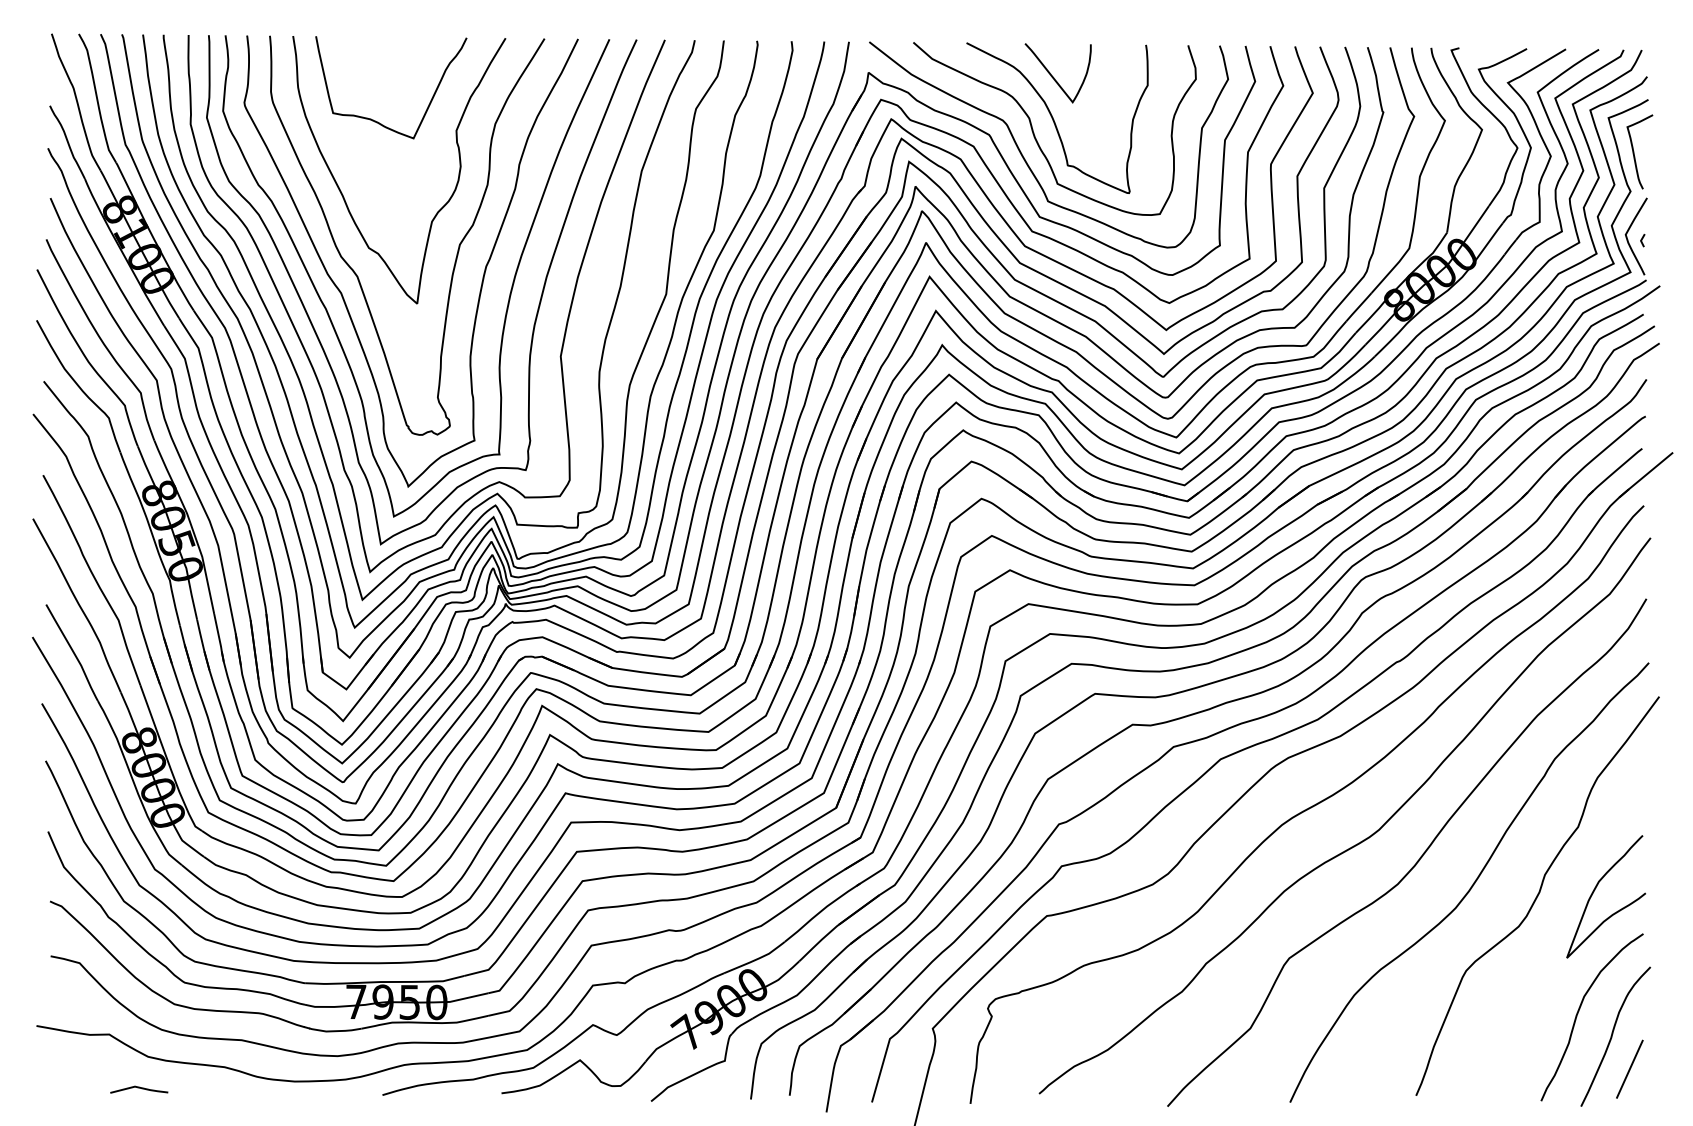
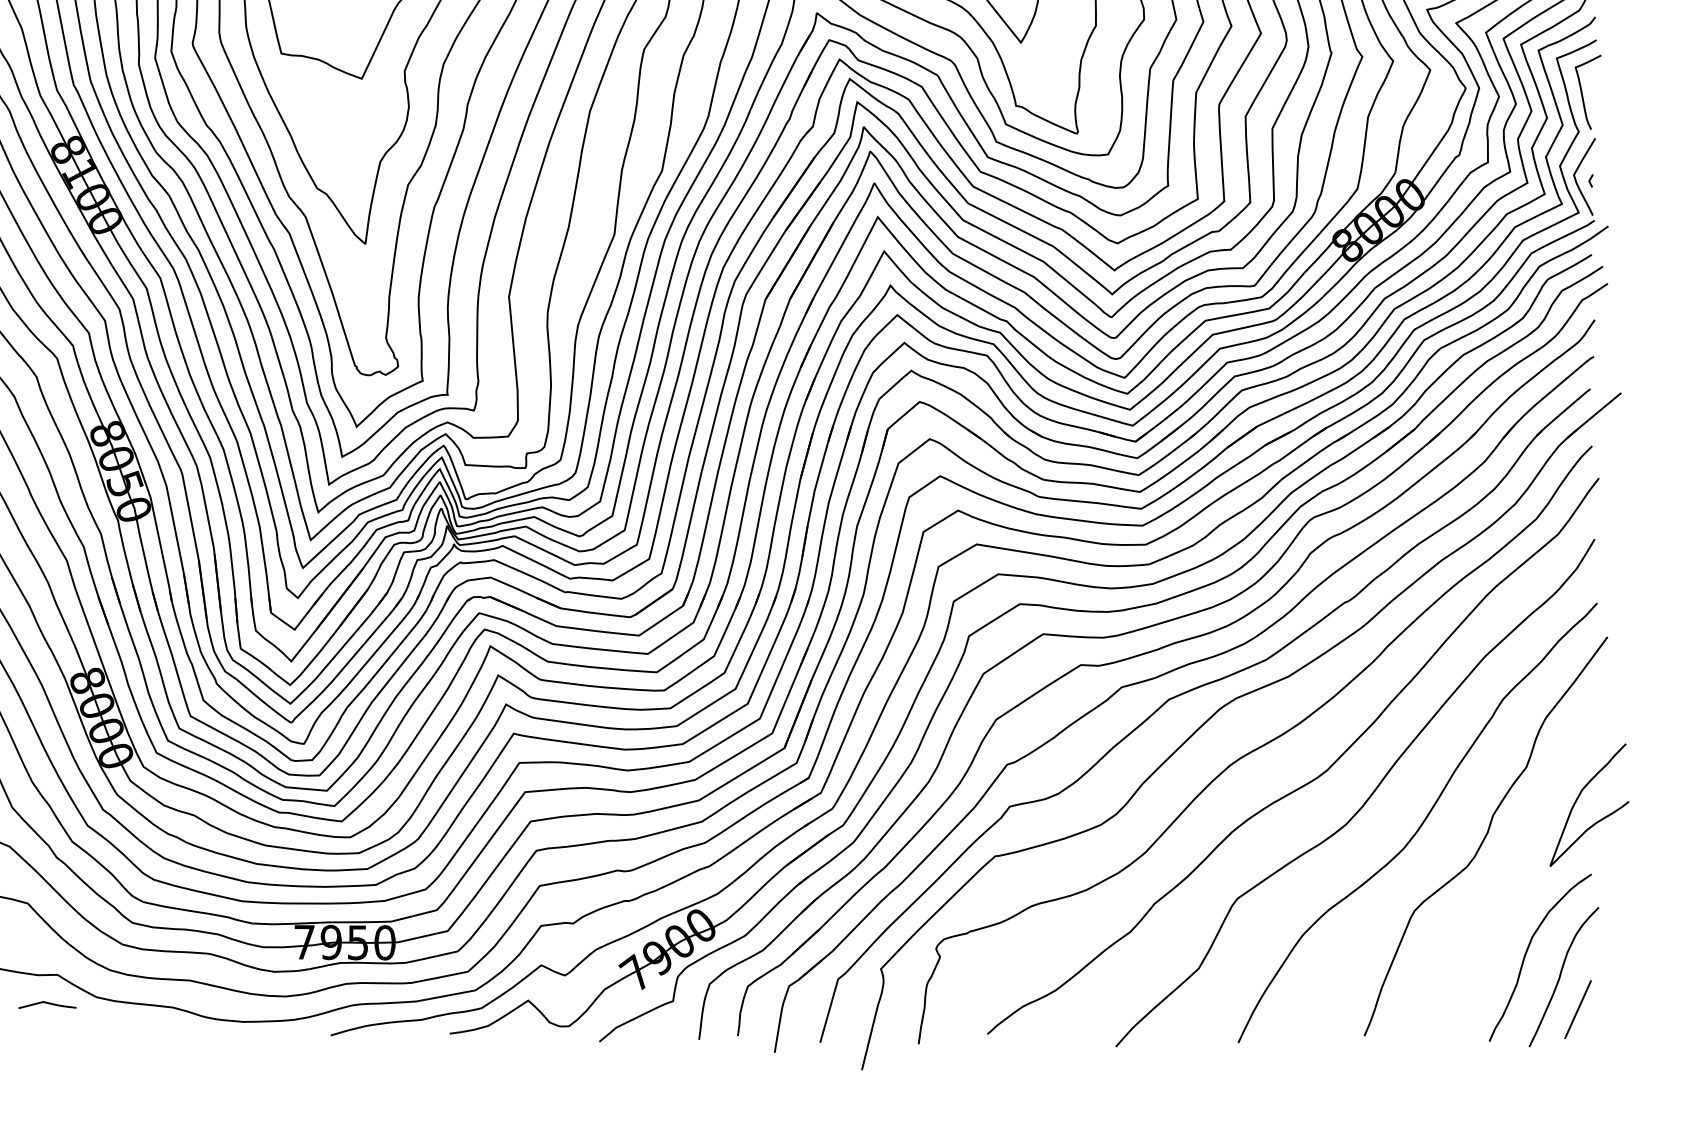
curve: (1595, 890) -> (1578, 798), moved
line: (139, 1088) -> (47, 1003), moved

